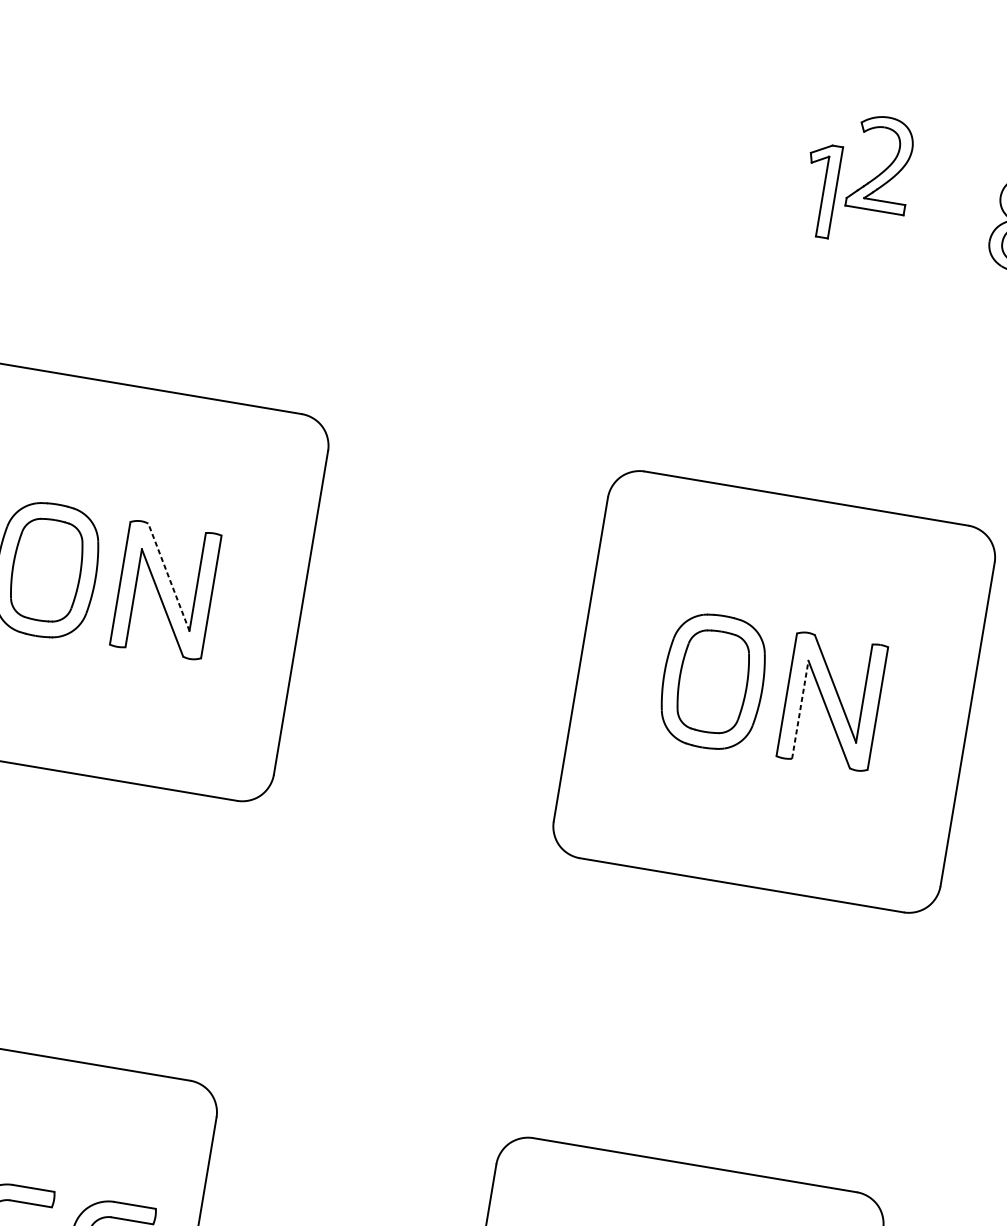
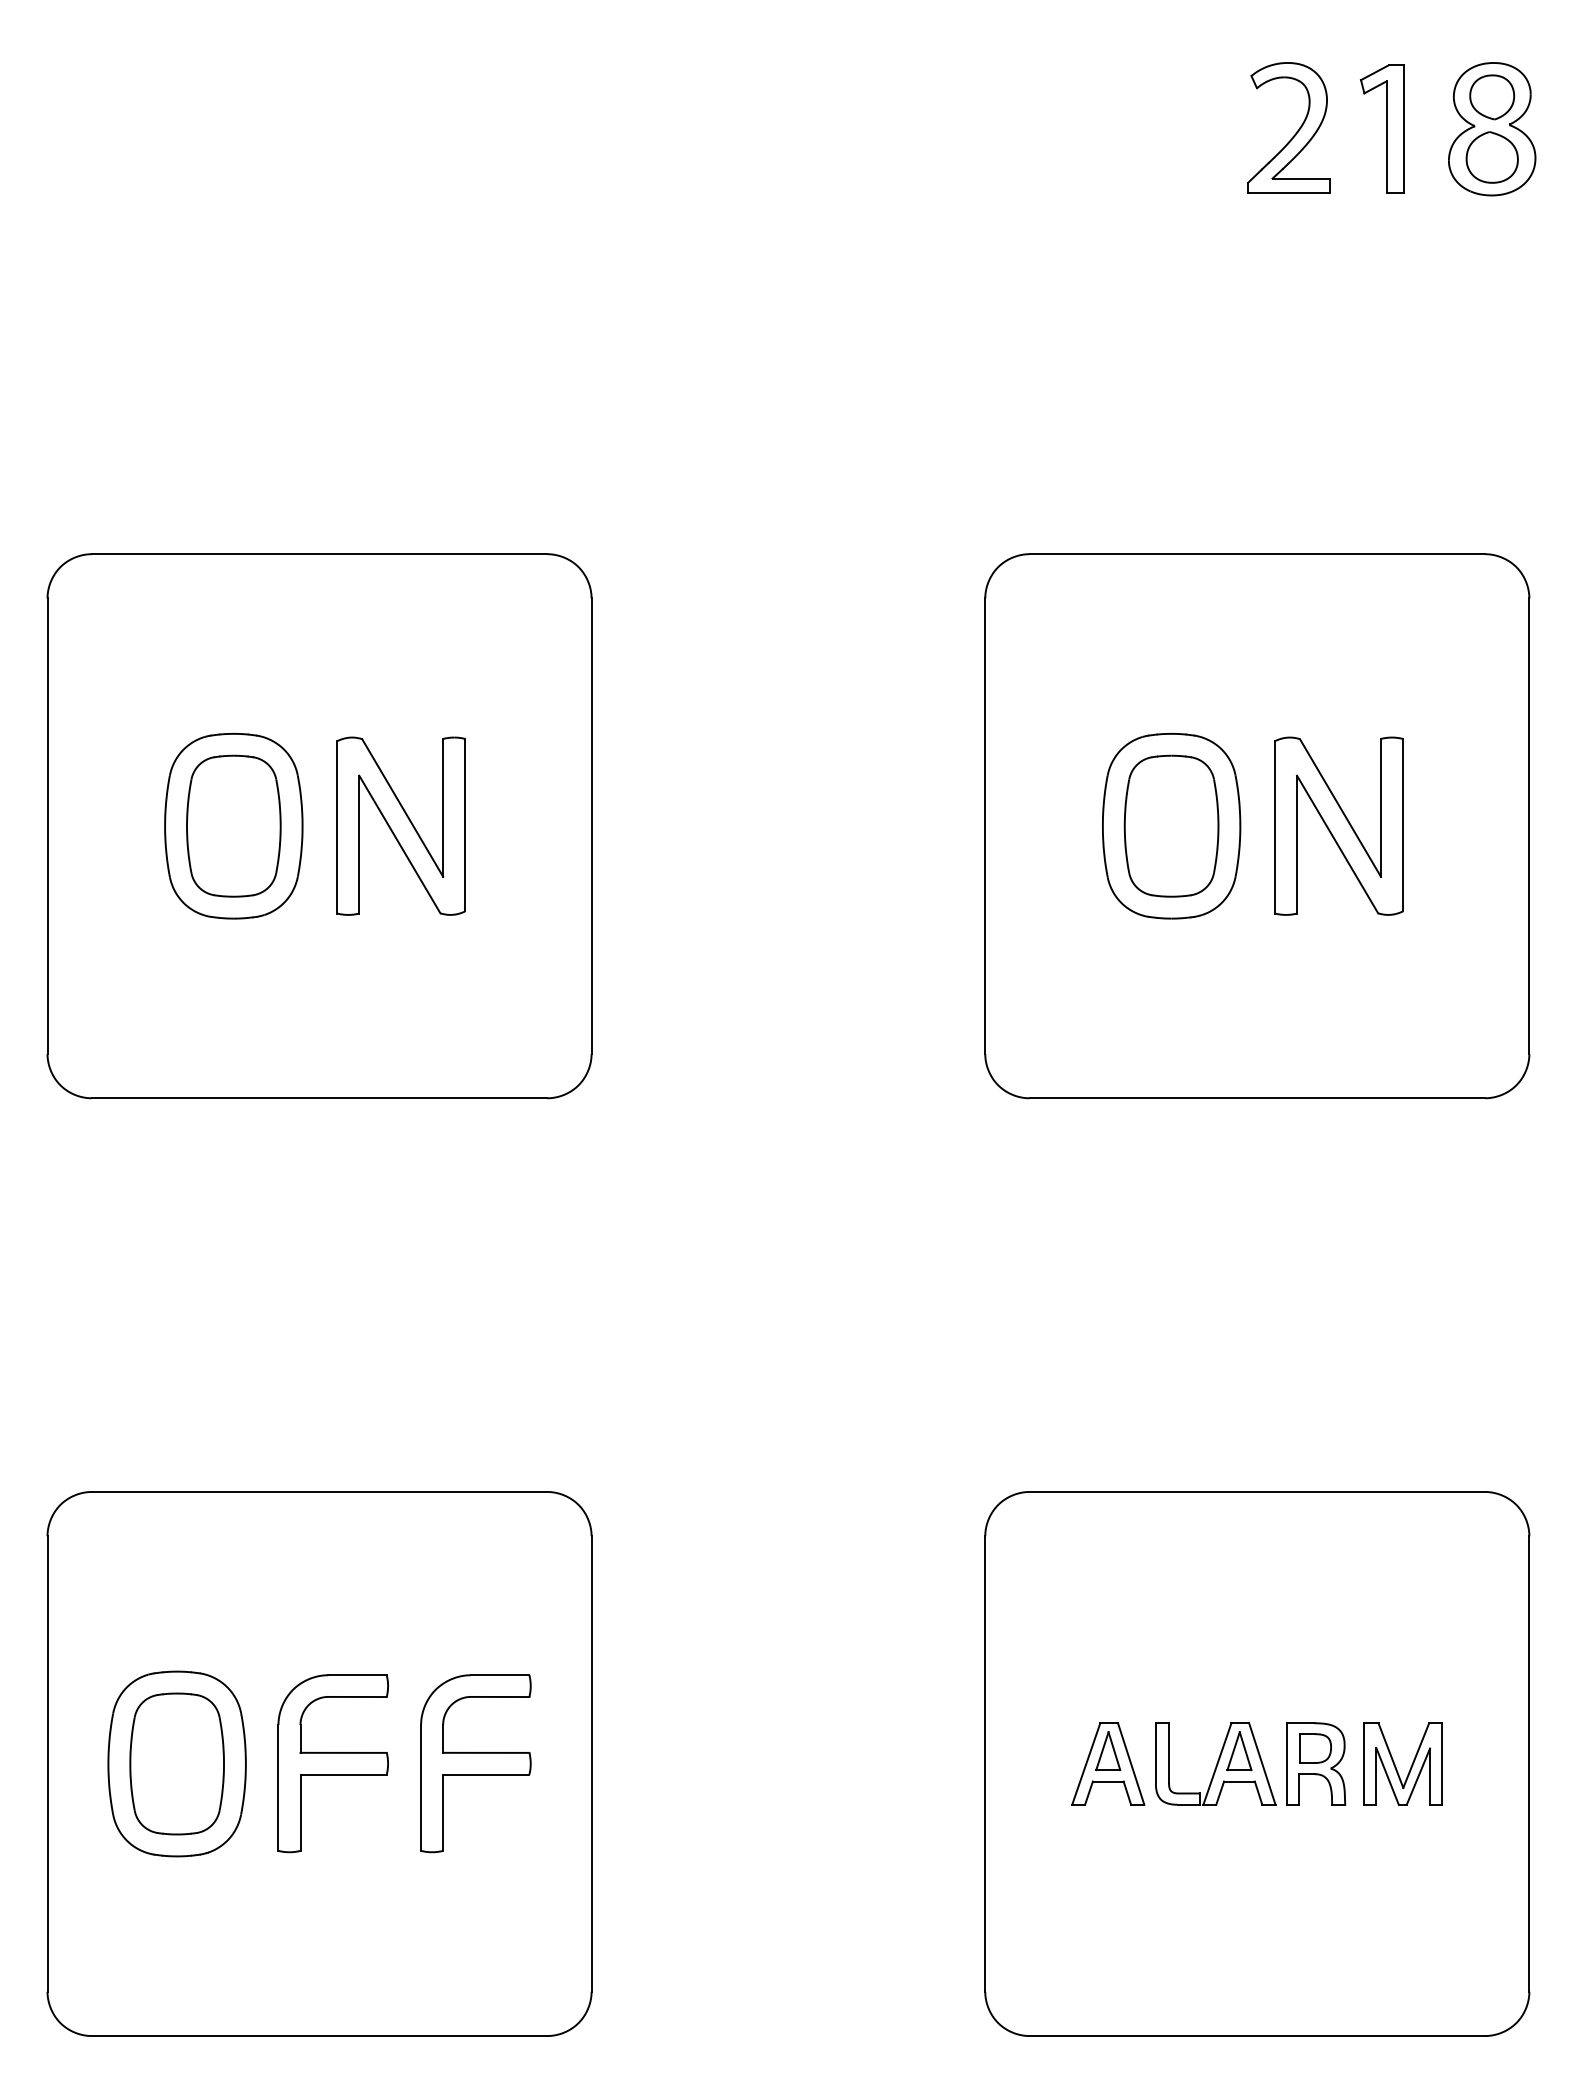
part: (887, 167) -> (1296, 131), moved
part: (820, 189) -> (1382, 128), moved
line: (168, 576) -> (402, 807), dashed -> solid
line: (800, 709) -> (1297, 844), dashed -> solid

